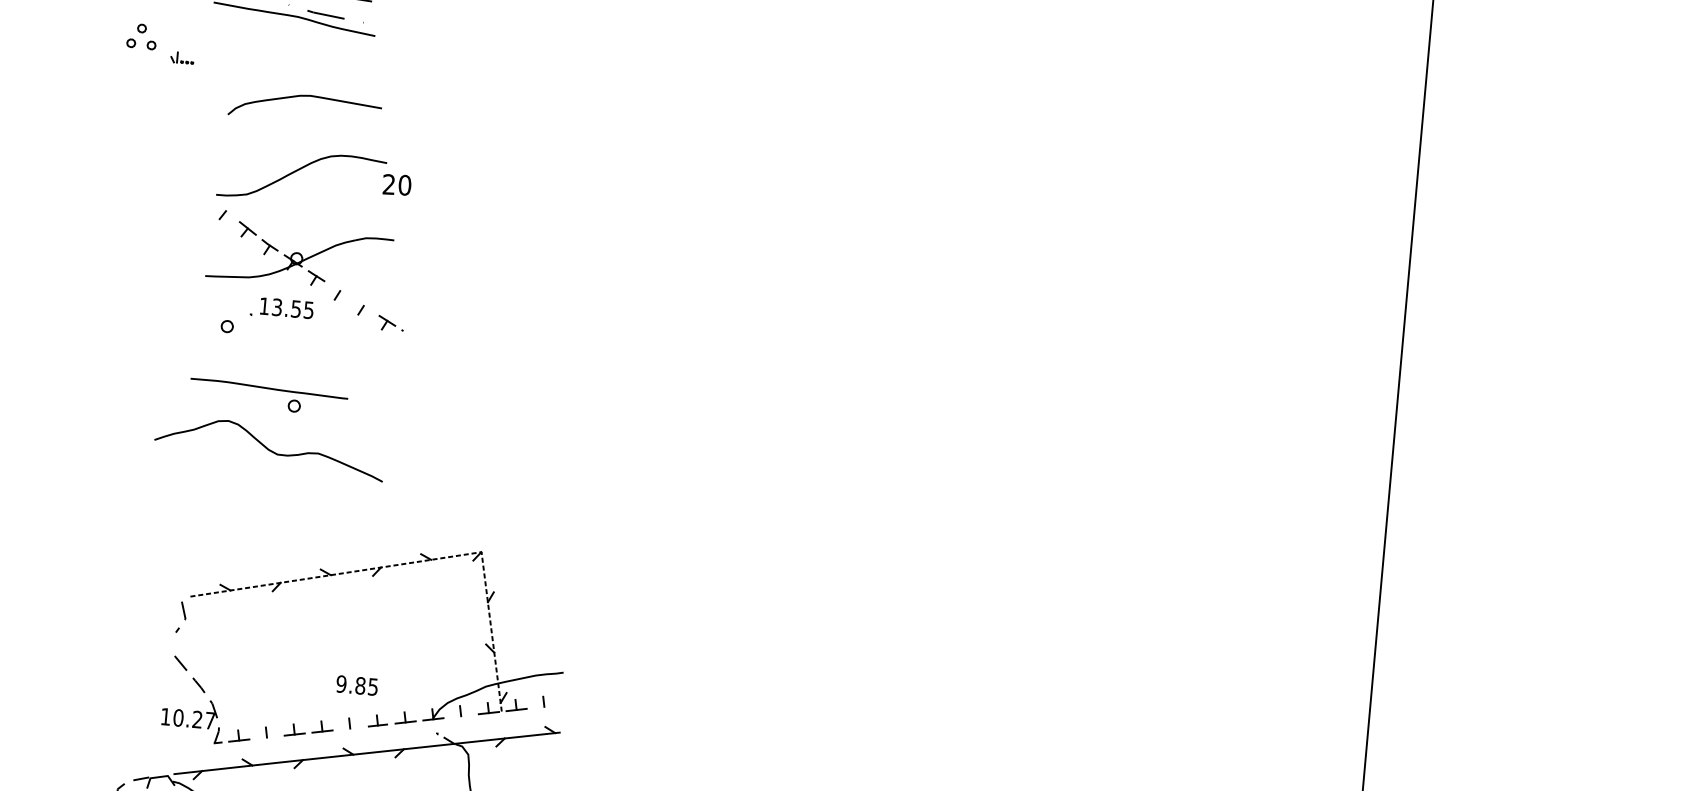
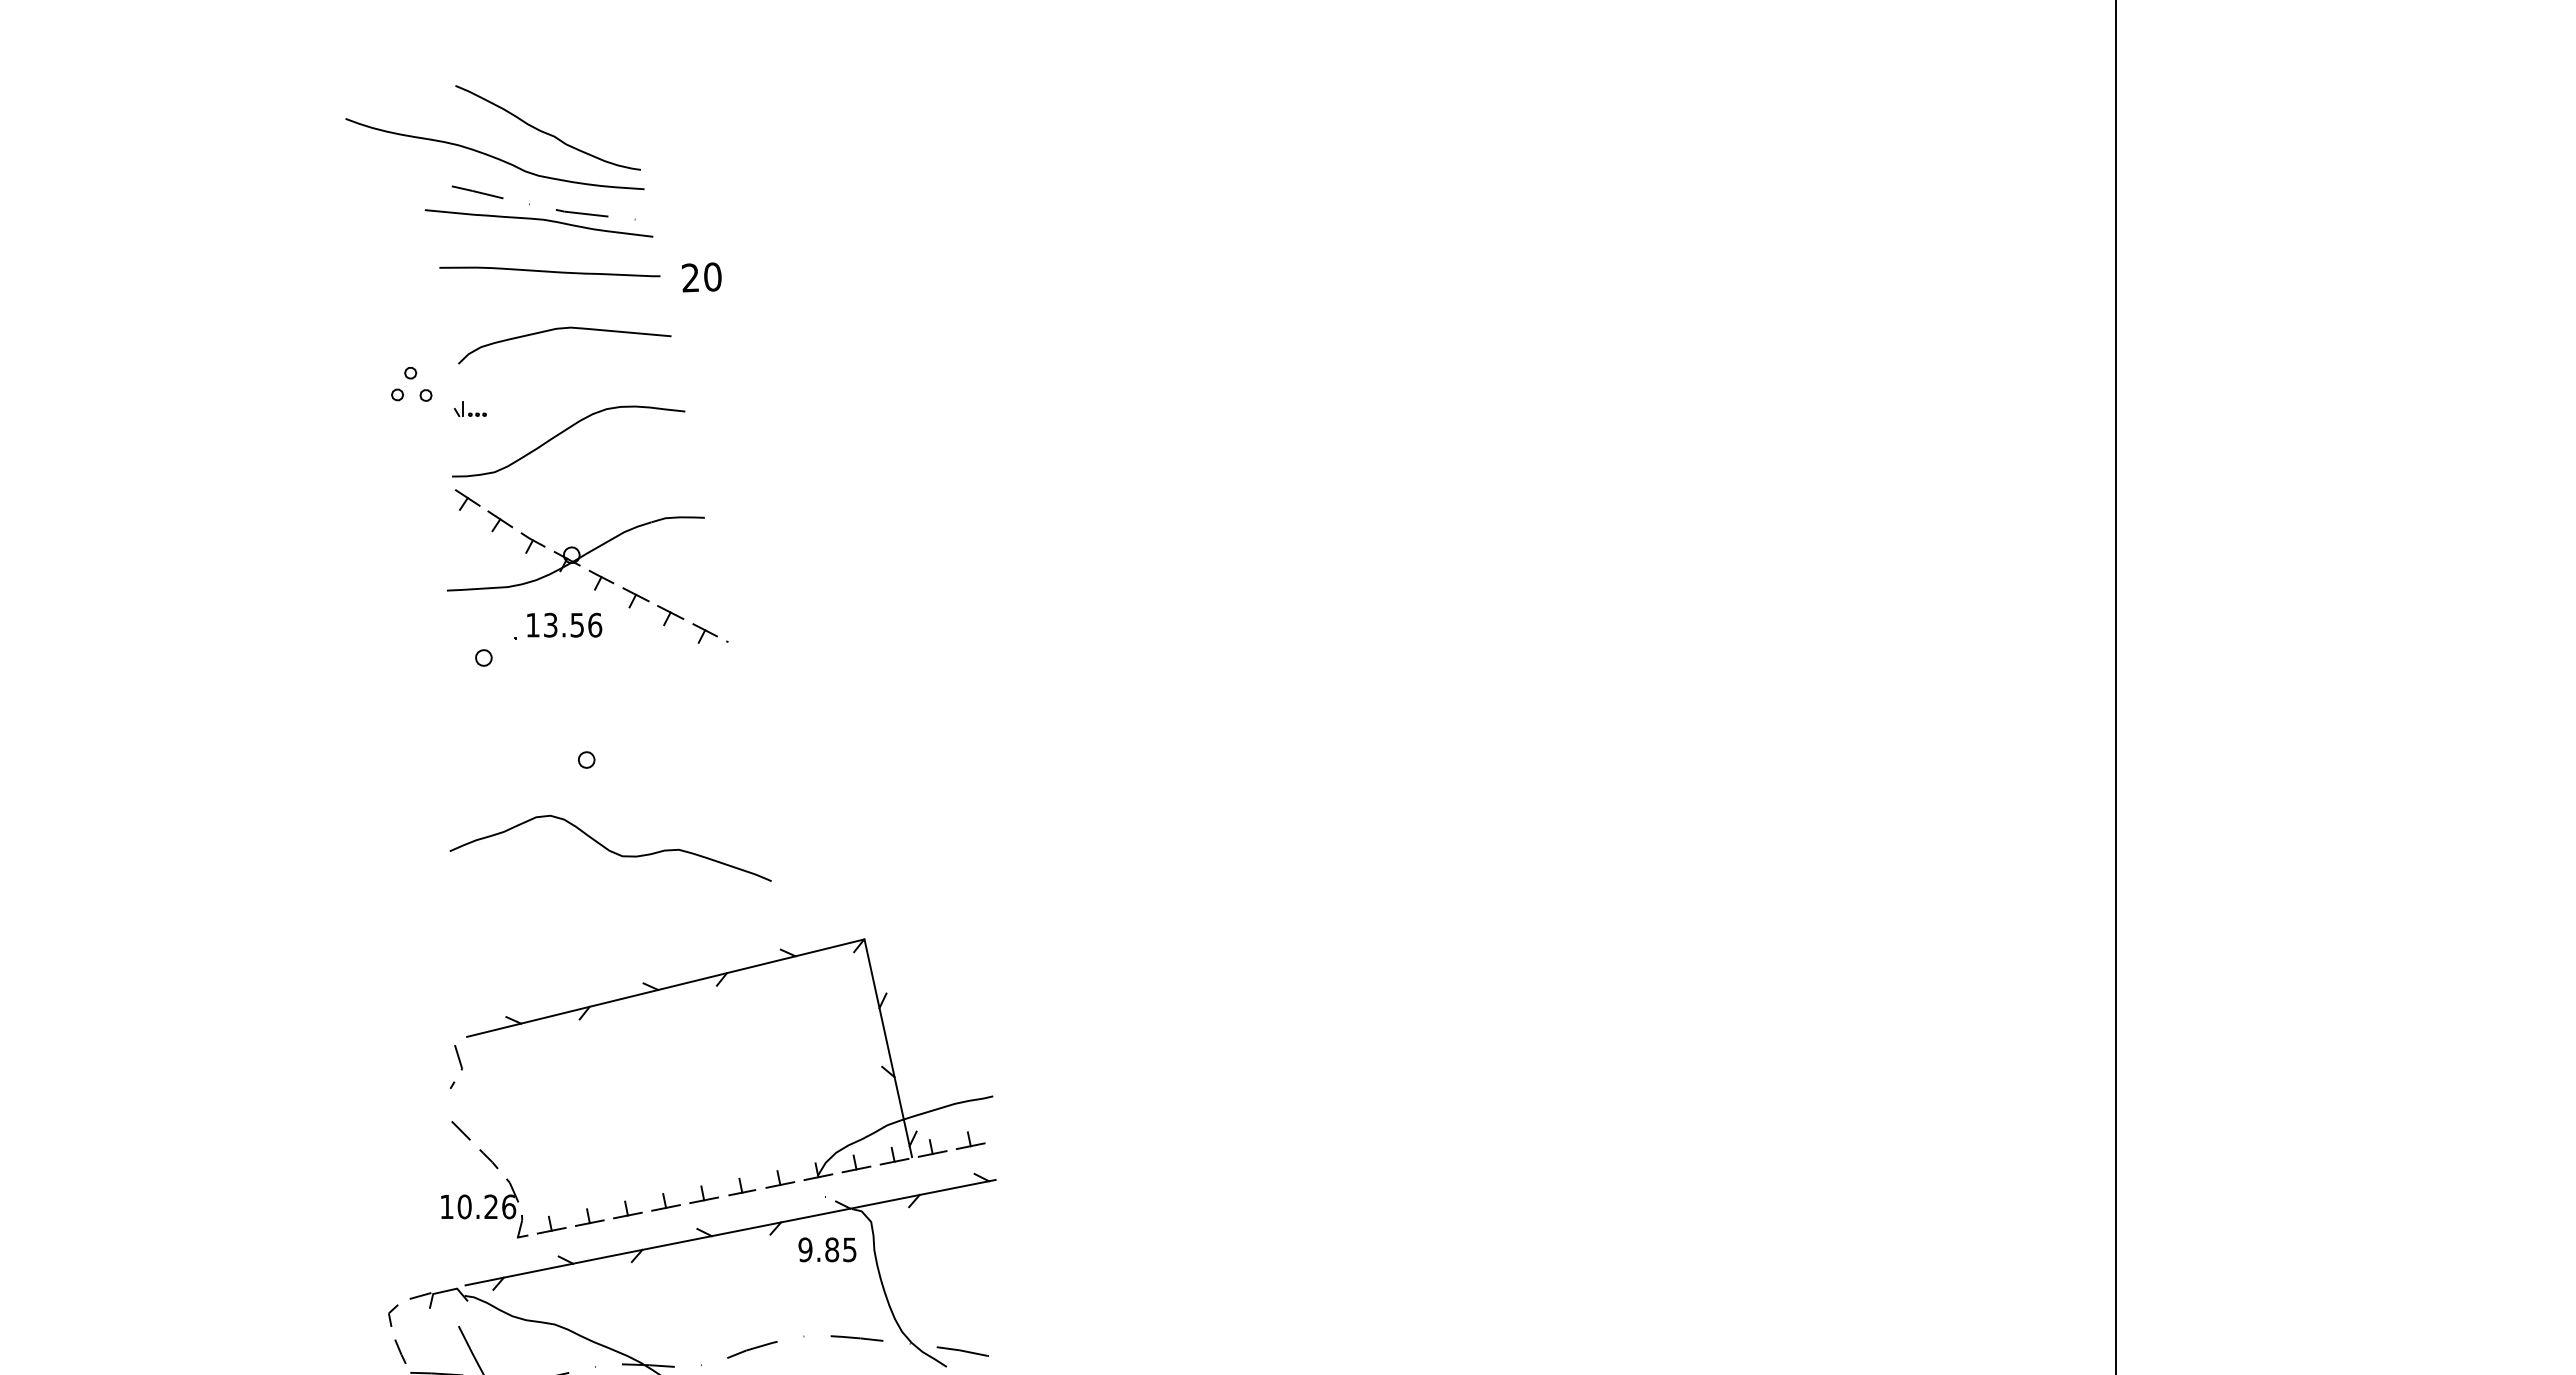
part: (156, 45) -> (432, 394), moved
text: (396, 184) -> (701, 277), moved
line: (225, 210) -> (467, 497), added
line: (339, 290) -> (635, 594), added
line: (363, 305) -> (670, 612), added
text: (309, 309) -> (595, 624), 13.55 -> 13.56
curve: (269, 388) -> (549, 271), moved
curve: (268, 448) -> (608, 848), moved
line: (415, 562) -> (774, 961), dashed -> solid
text: (357, 685) -> (827, 1249), moved
line: (544, 707) -> (970, 1146), added
line: (461, 716) -> (856, 1169), added
text: (210, 720) -> (509, 1206), 10.27 -> 10.26
line: (350, 728) -> (704, 1200), added
line: (266, 737) -> (589, 1222), added

